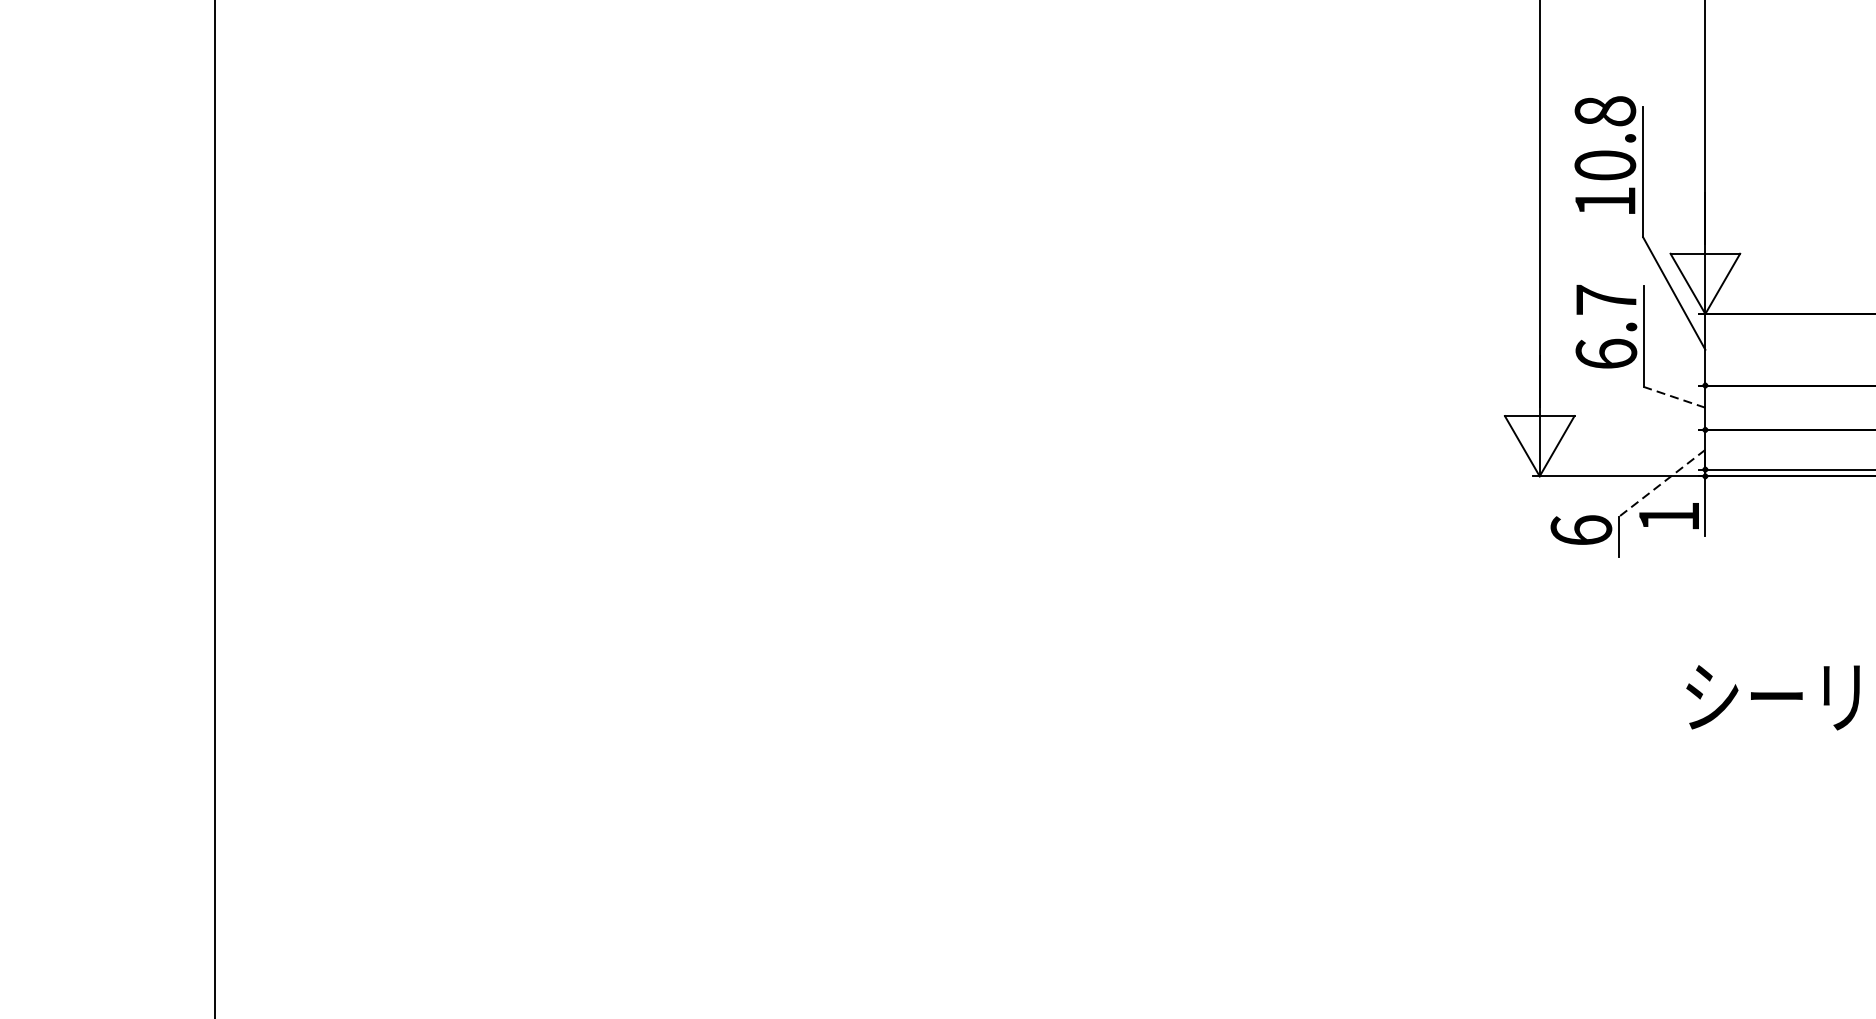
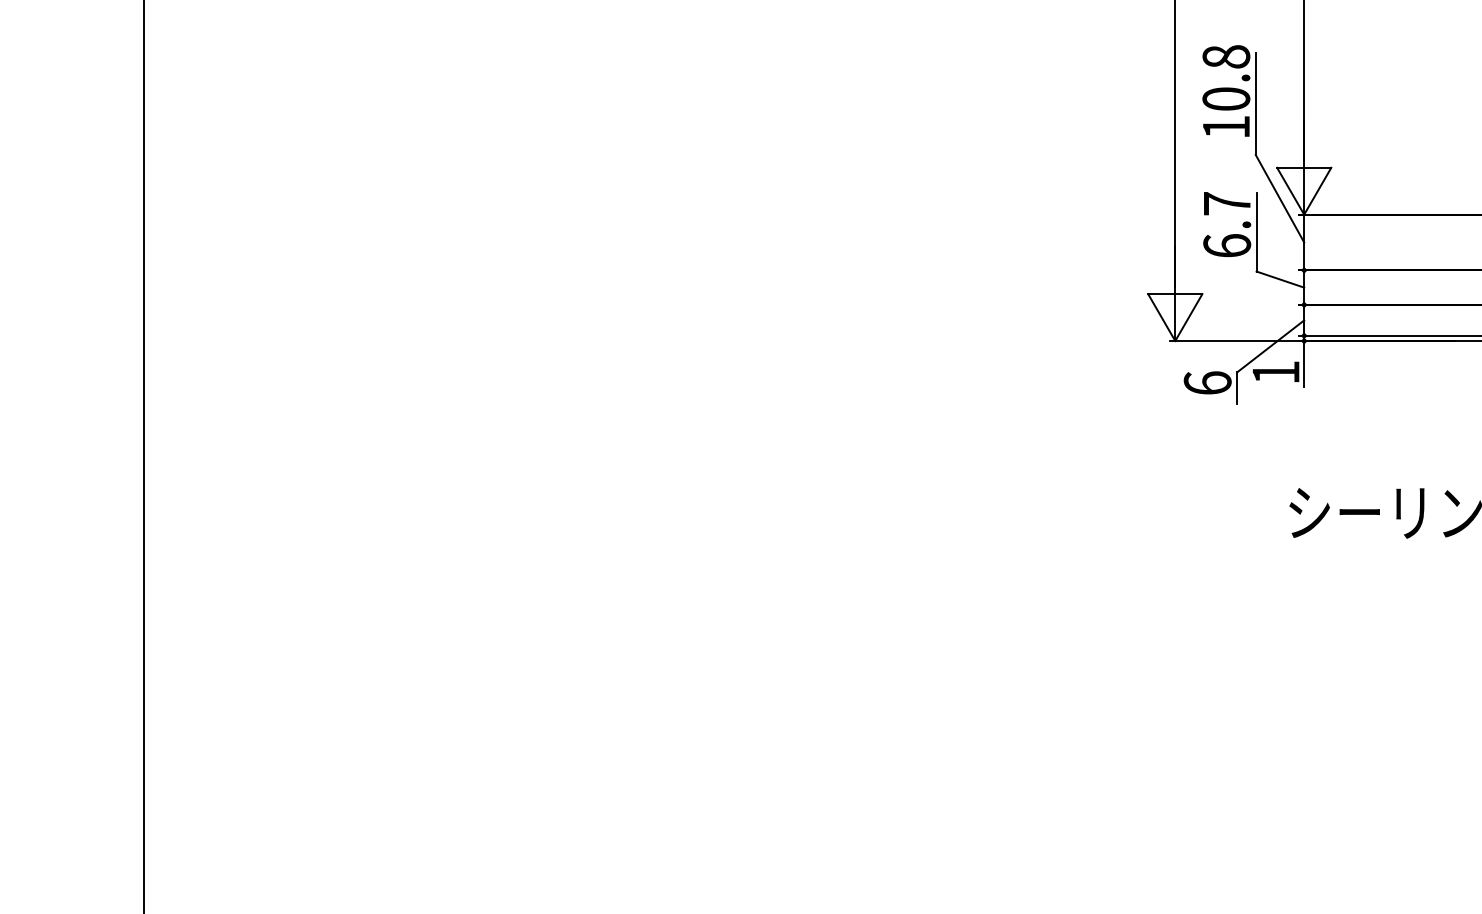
line: (1673, 397) -> (1279, 279), dashed -> solid
line: (1662, 483) -> (1270, 346), dashed -> solid

